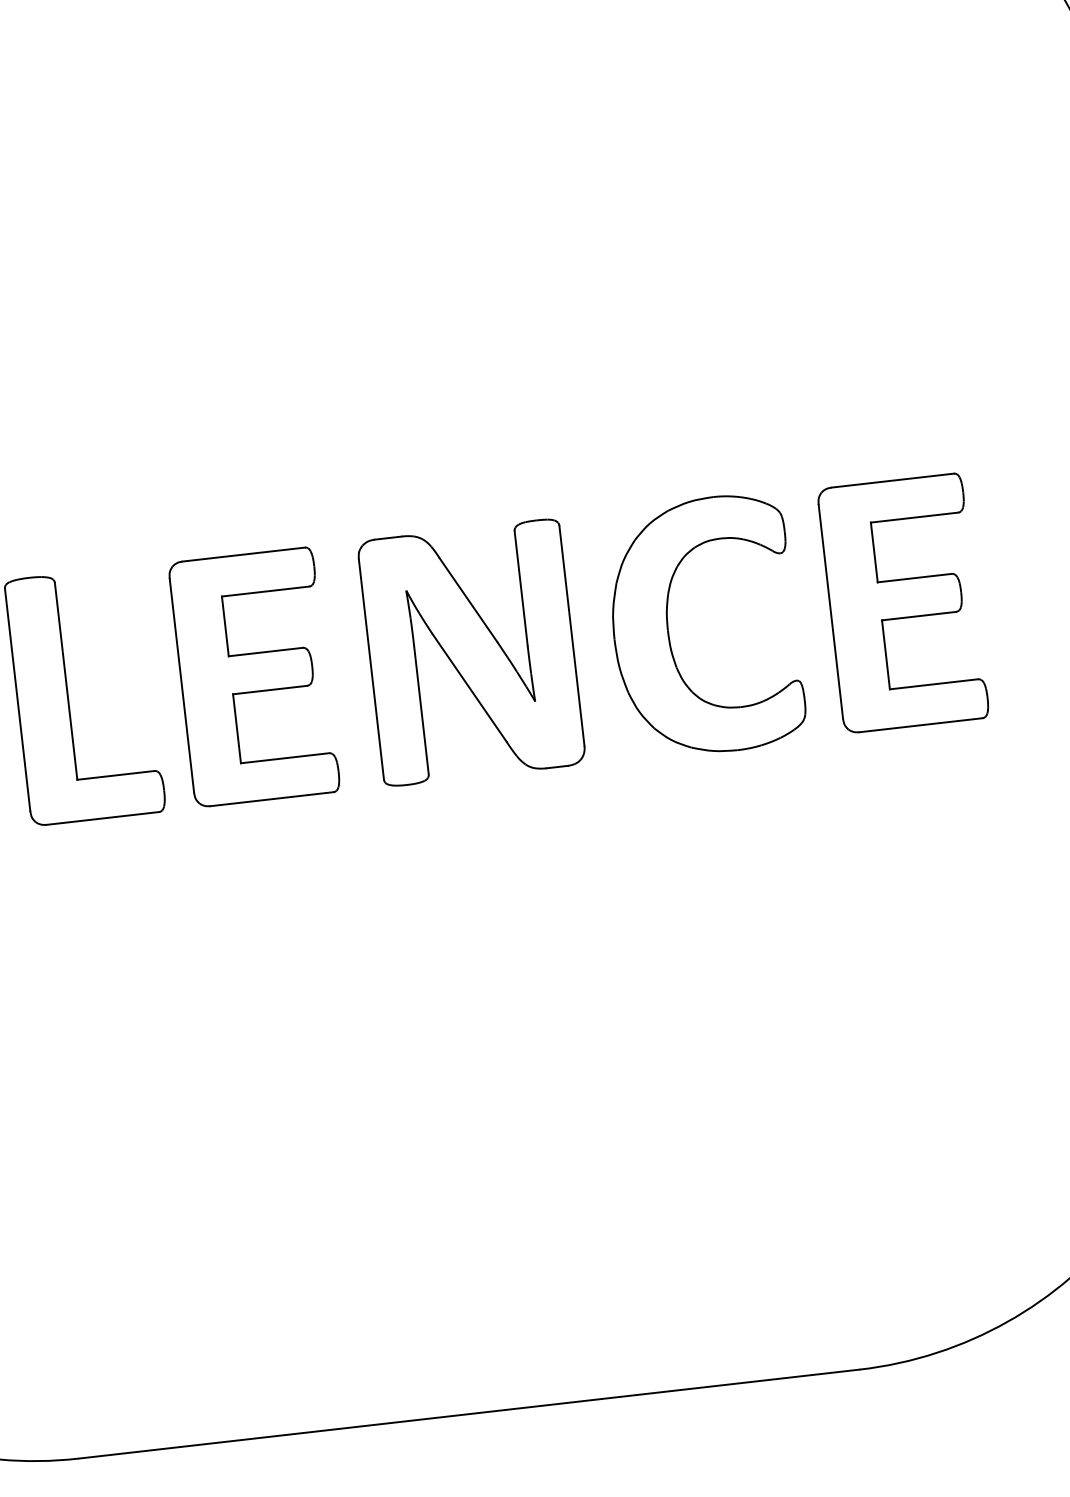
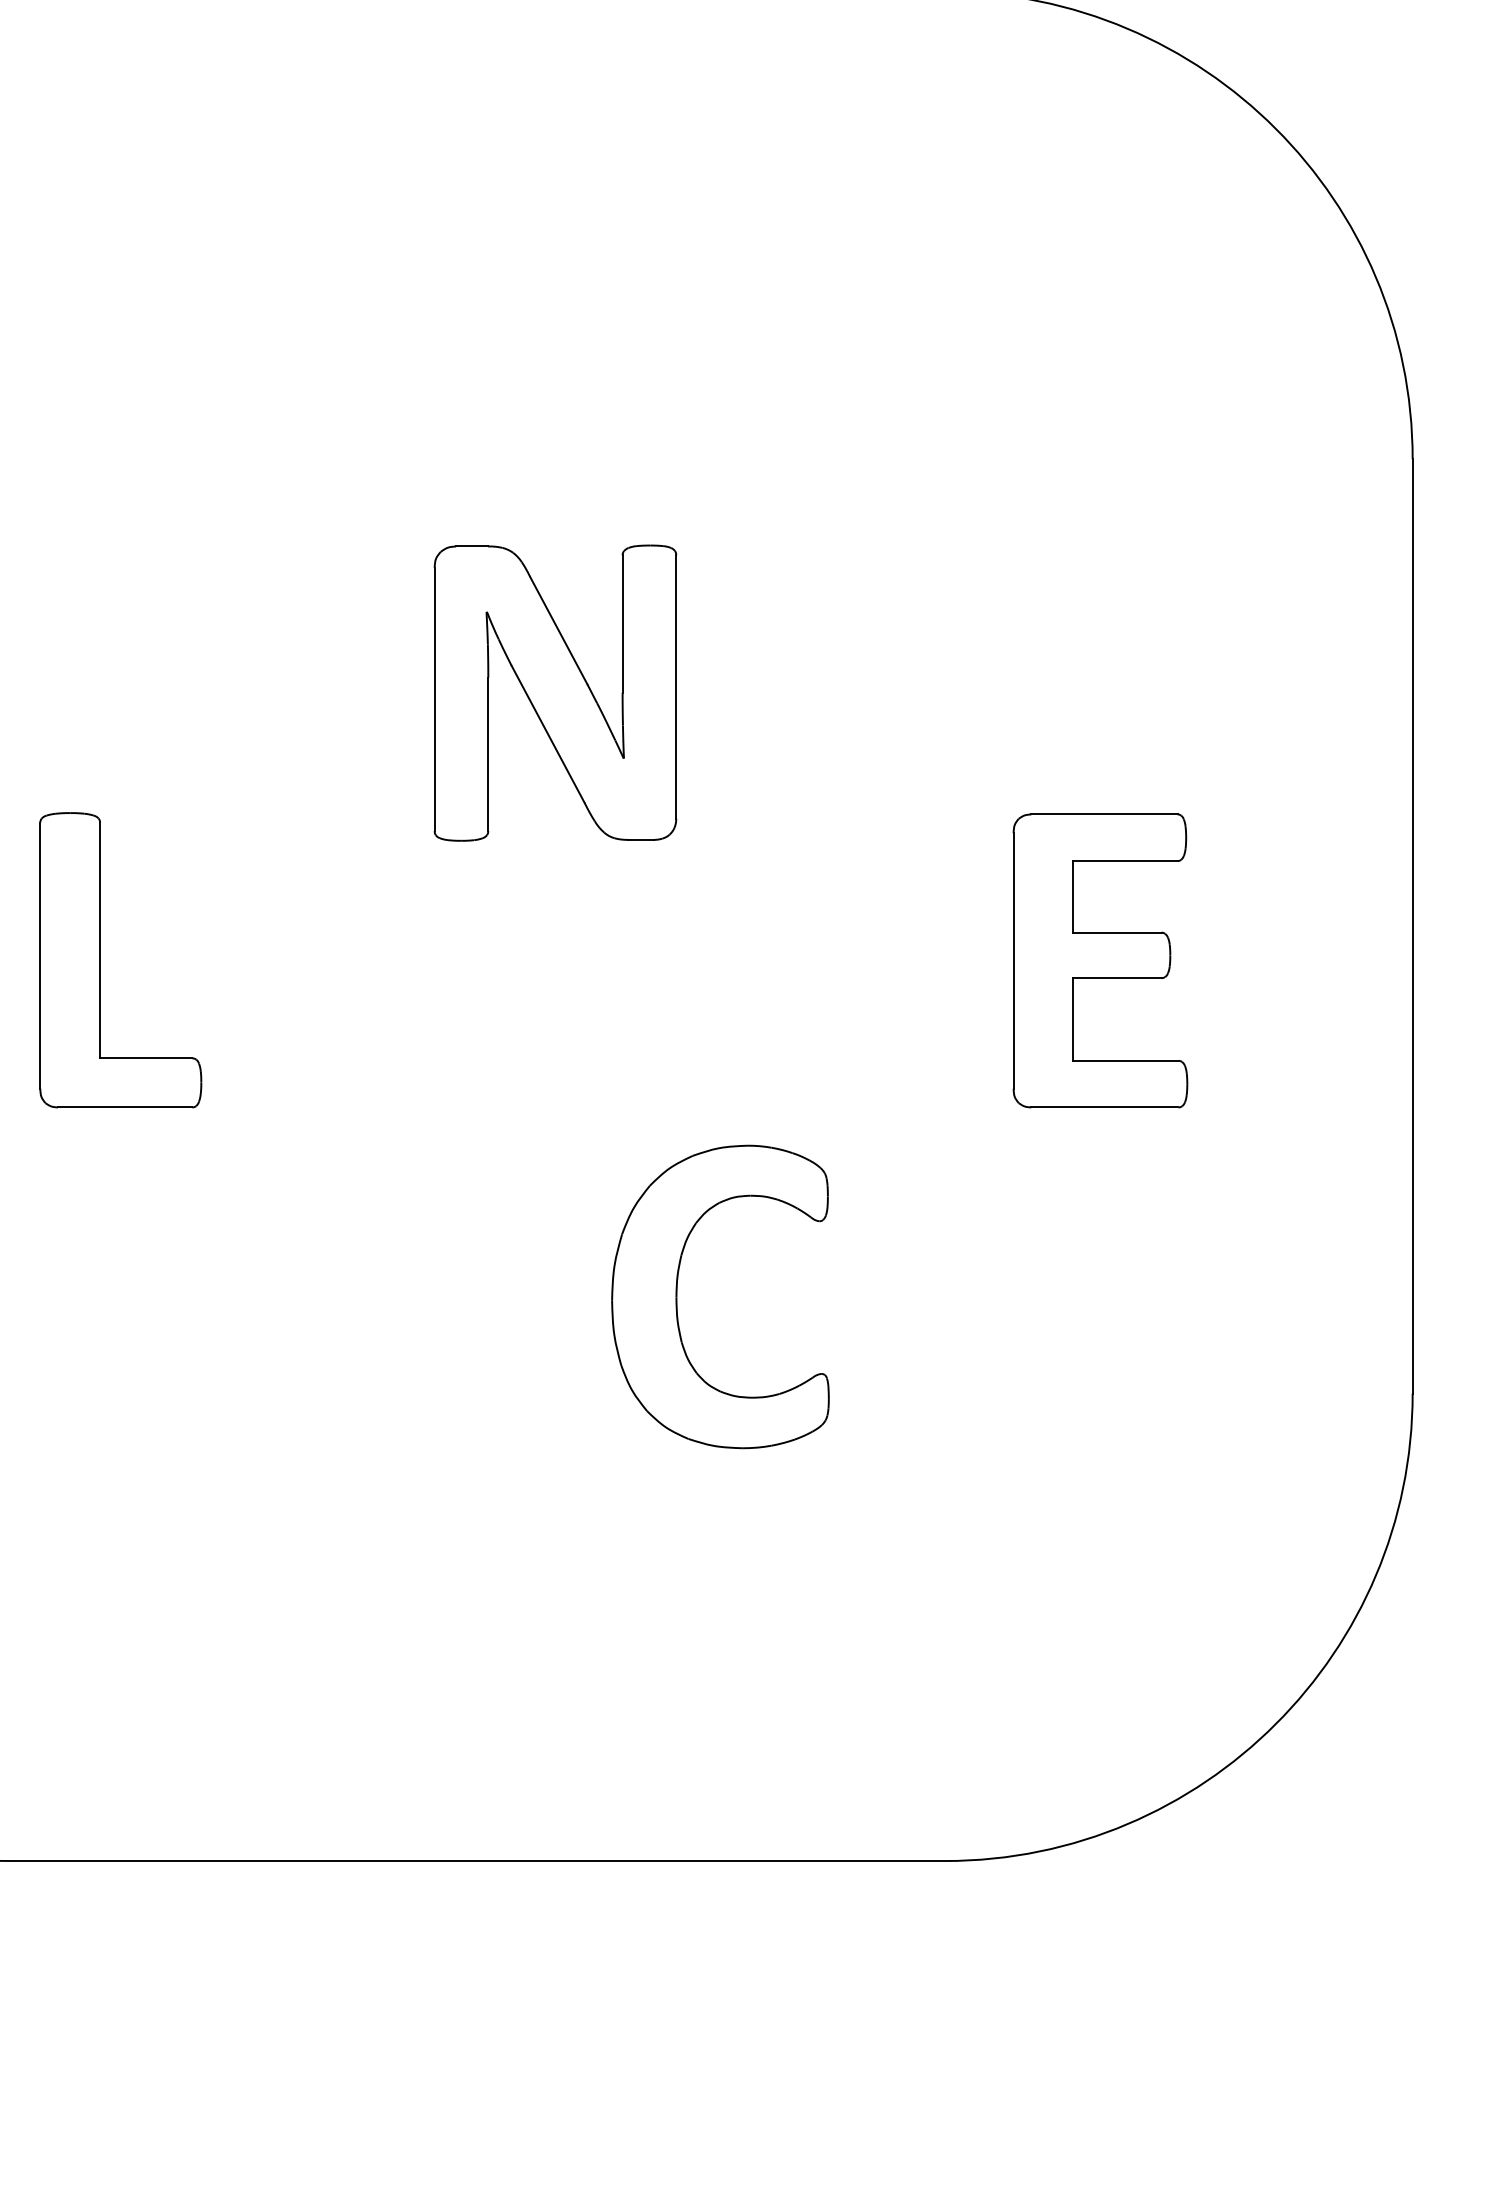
part: (668, 629) -> (677, 1296), moved
part: (471, 652) -> (555, 692), moved
part: (253, 676) -> (322, 960), removed

